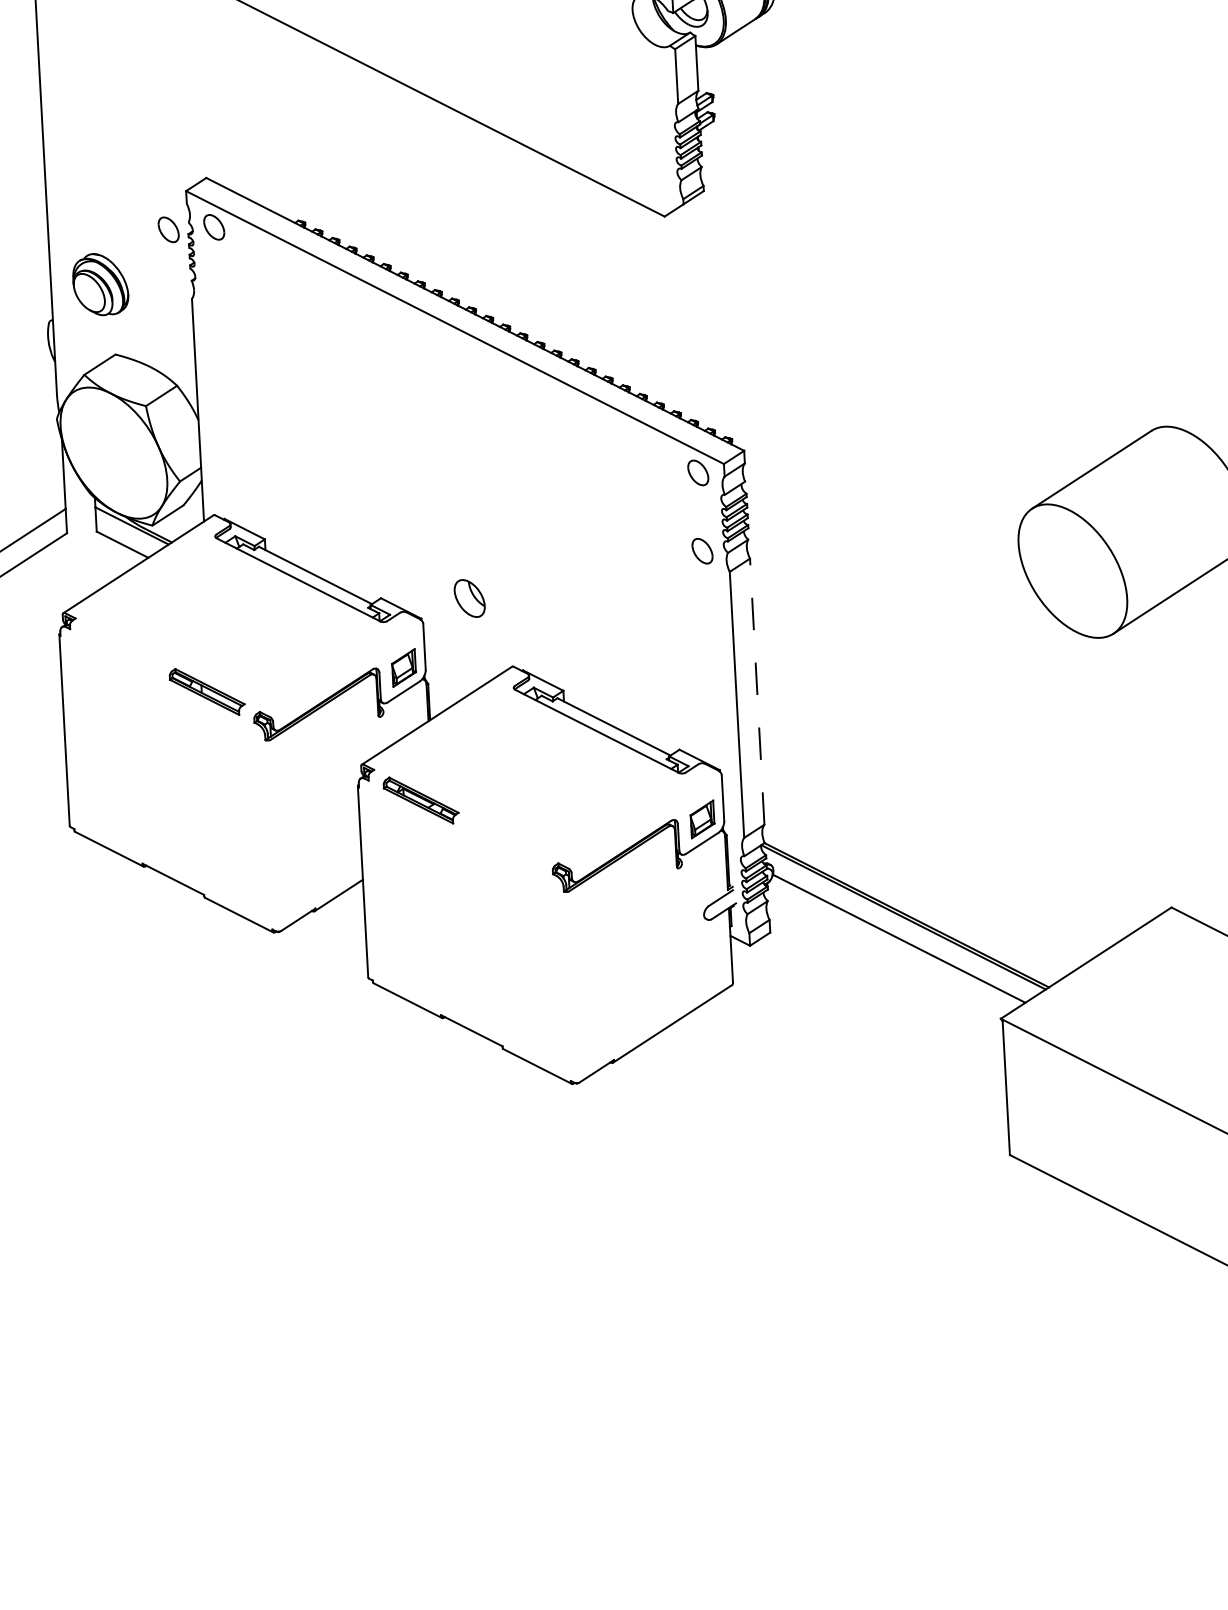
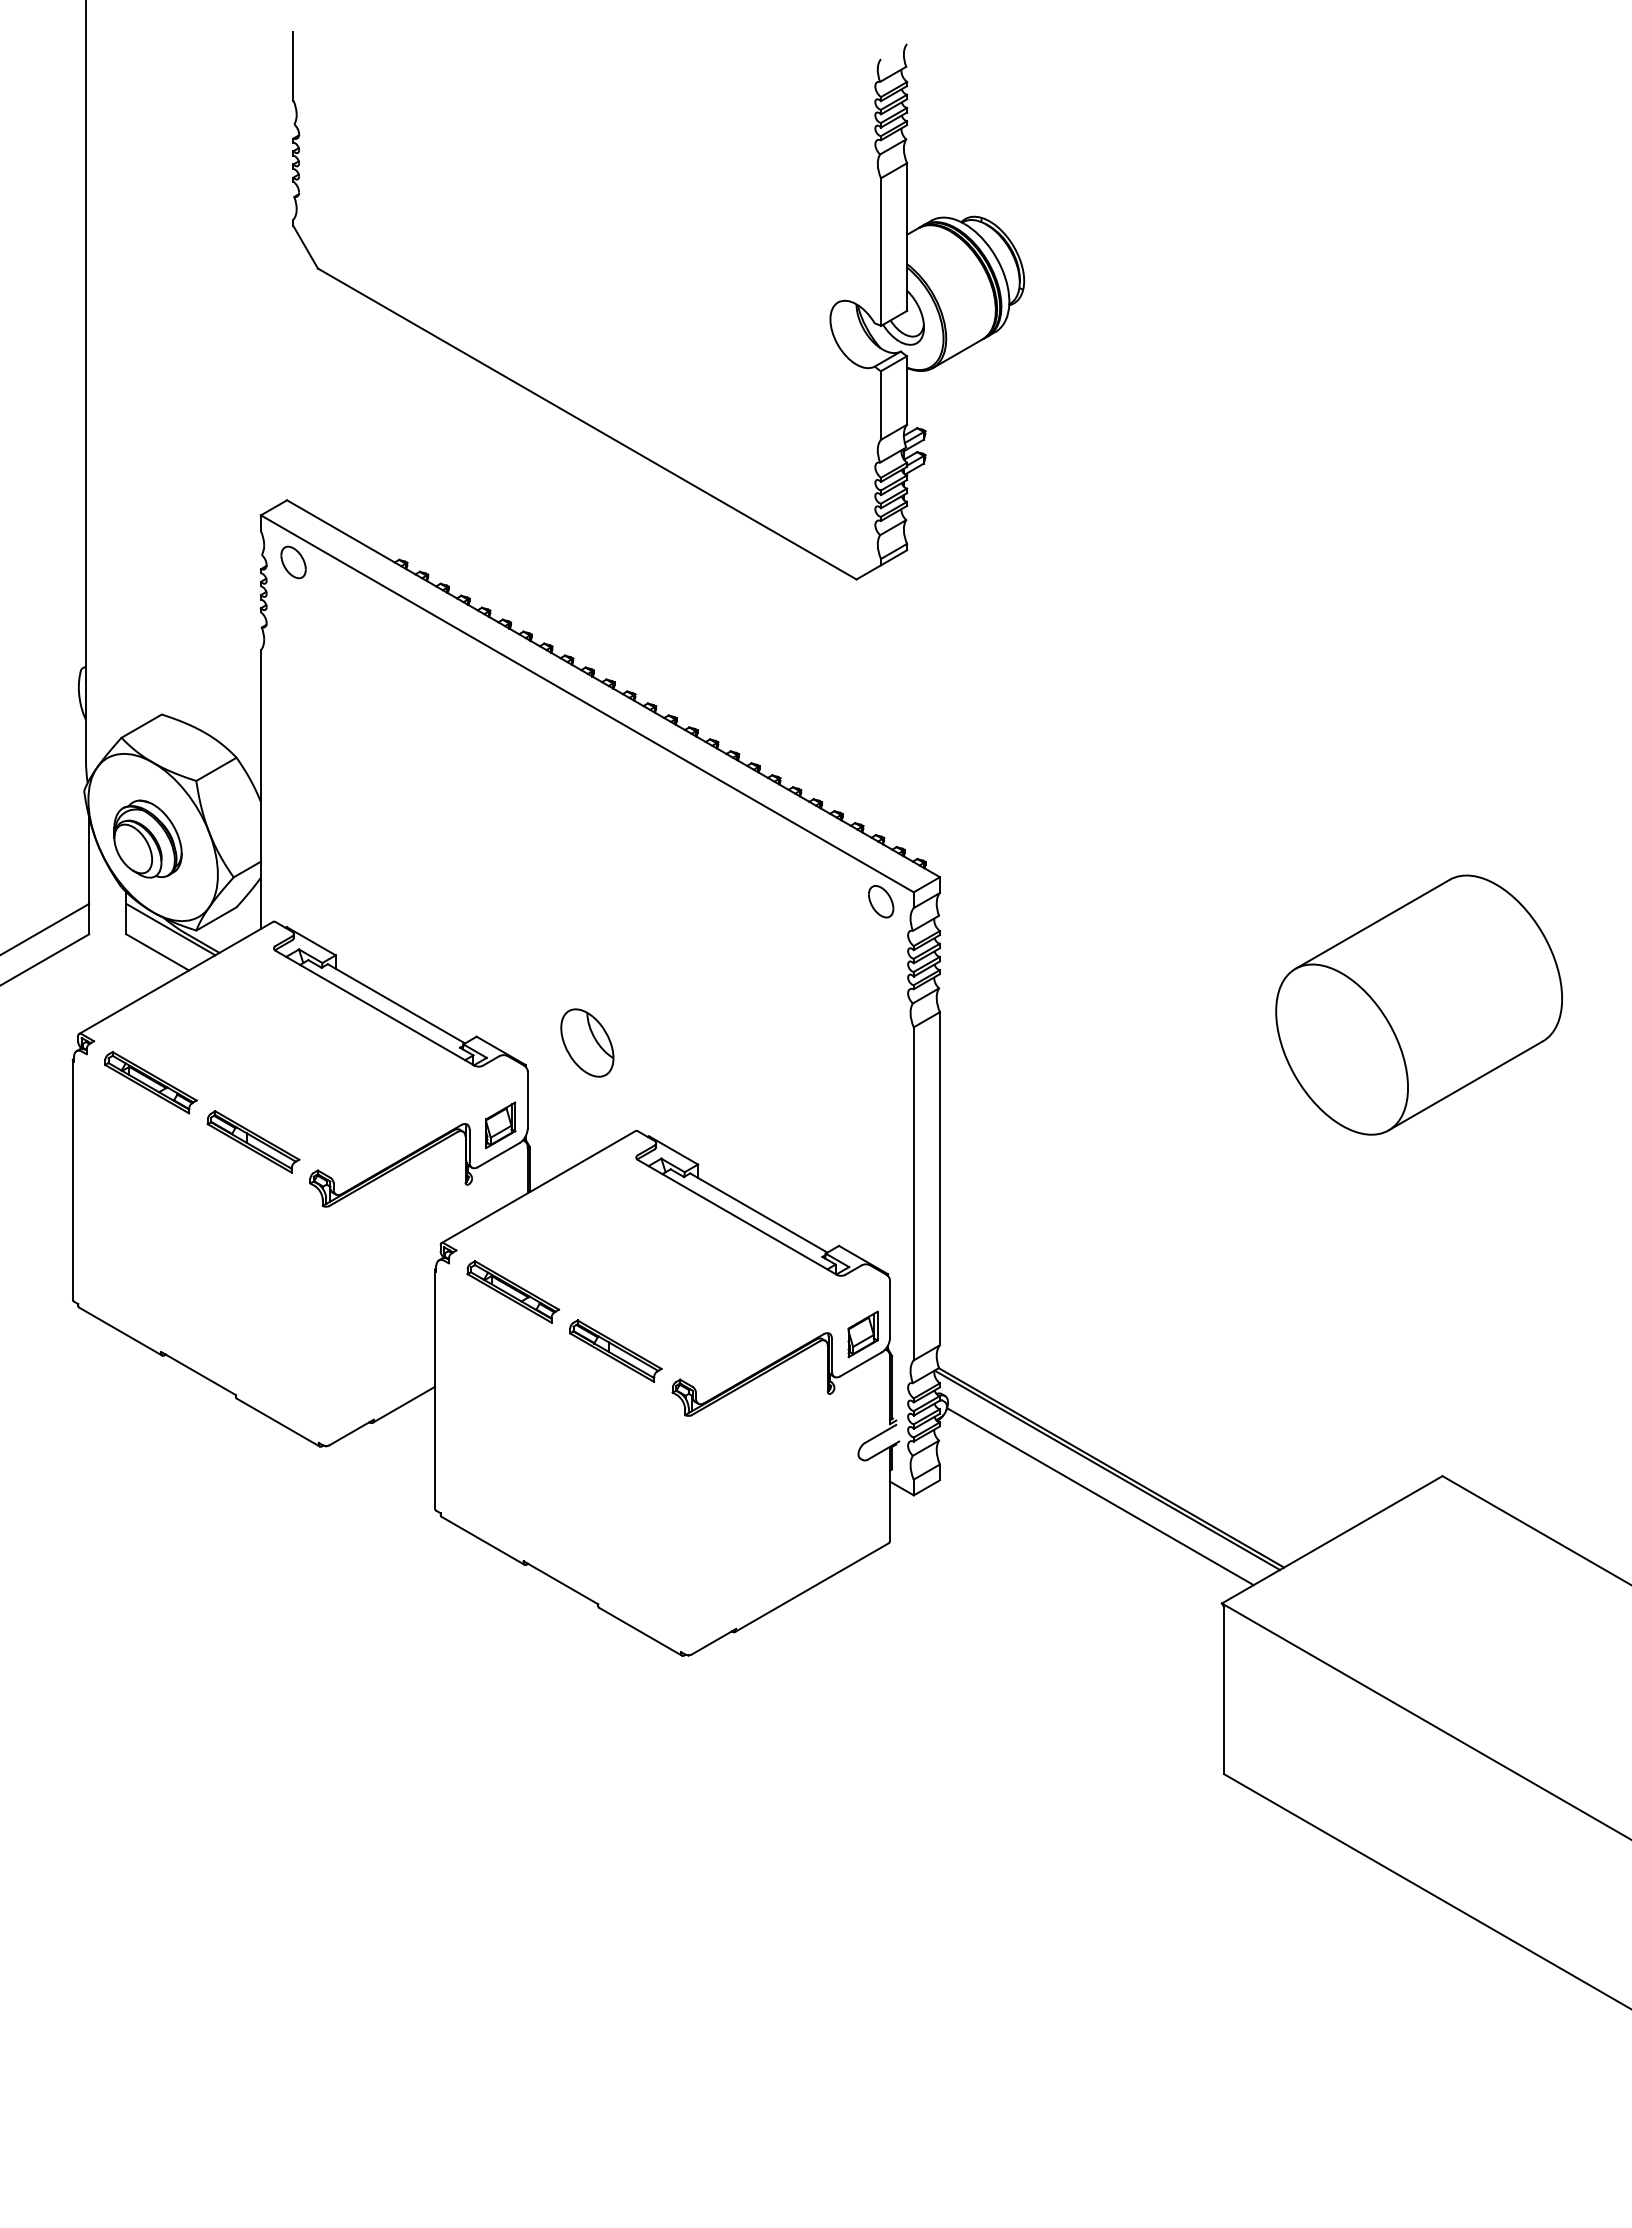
part: (168, 229) -> (236, 562), removed
part: (100, 284) -> (147, 838), moved
part: (702, 551) -> (881, 999), removed
part: (469, 598) -> (587, 1042), size x1.43
part: (122, 648) -> (150, 1082), added
line: (756, 691) -> (939, 1178), dashed -> solid
part: (505, 842) -> (615, 1350), added

